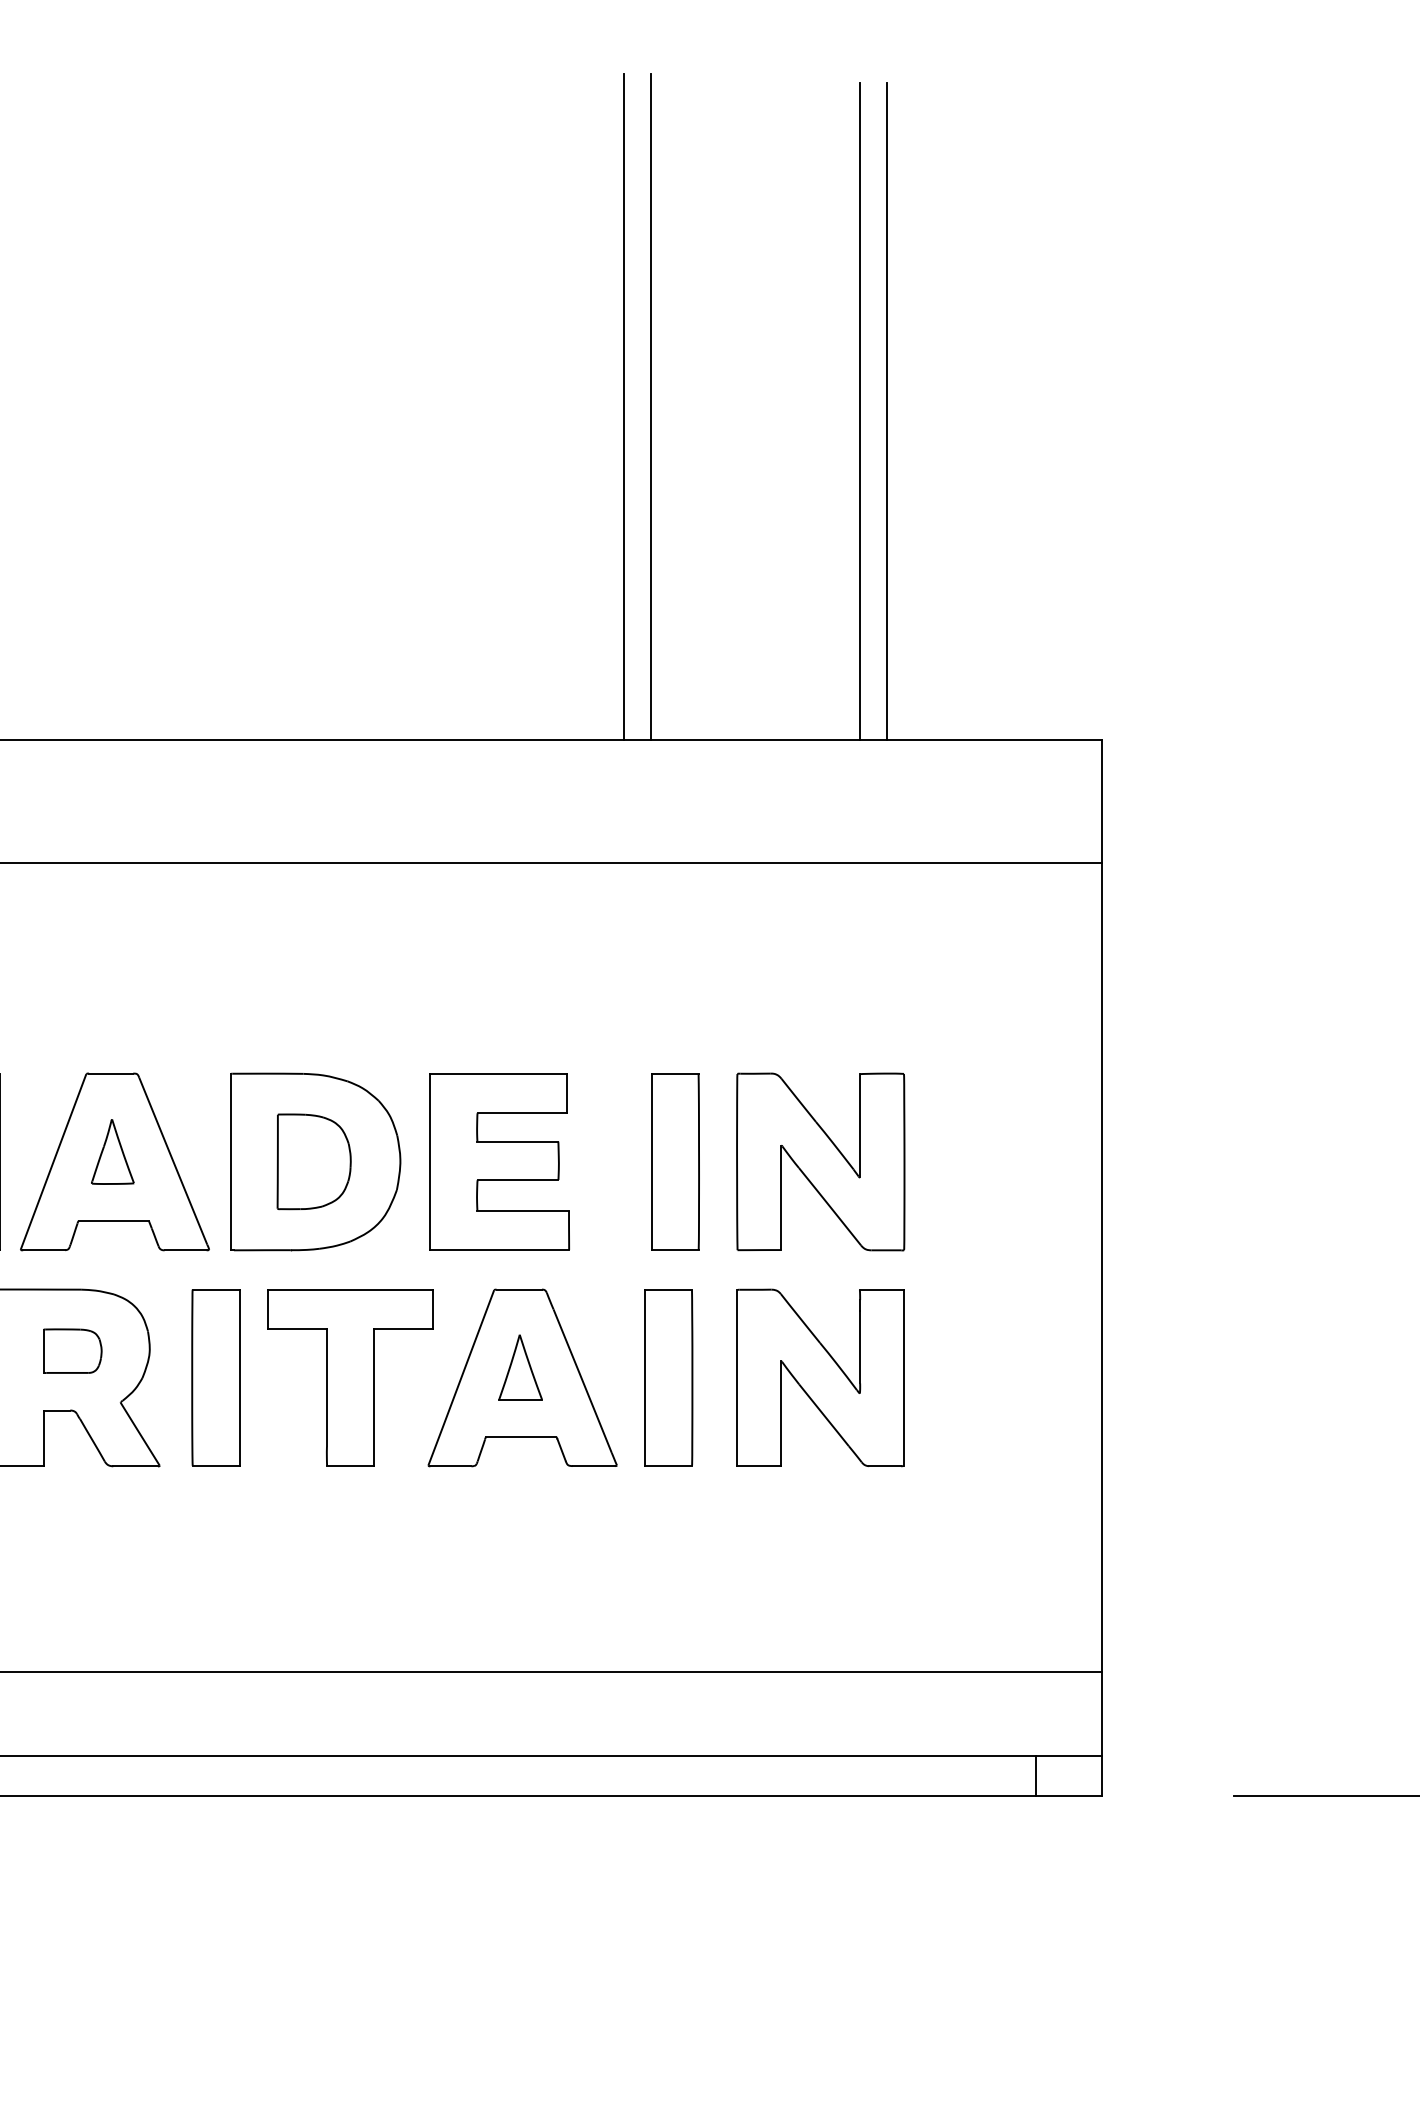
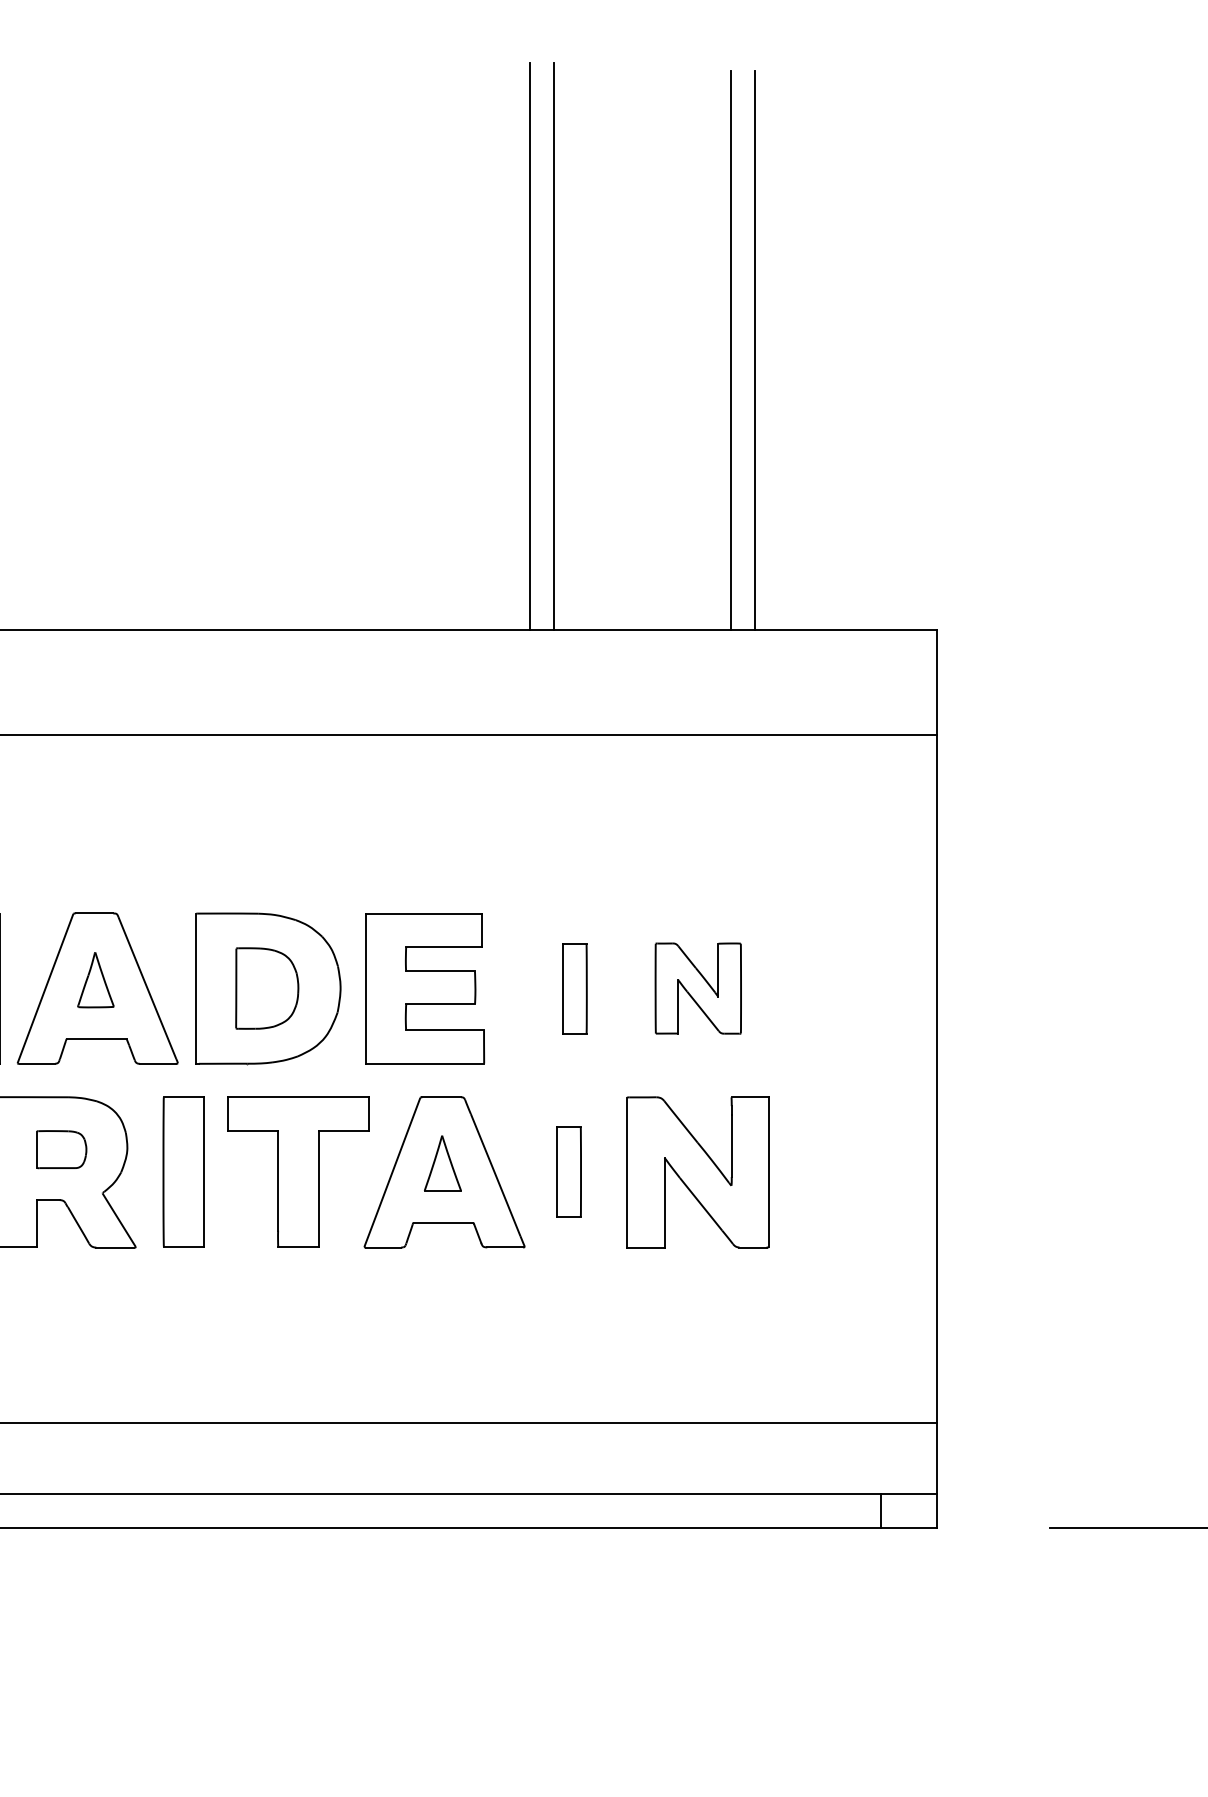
part: (675, 1161) -> (574, 988), size x0.6
part: (821, 1161) -> (698, 988), size x0.6
part: (668, 1376) -> (568, 1171), size x0.6

